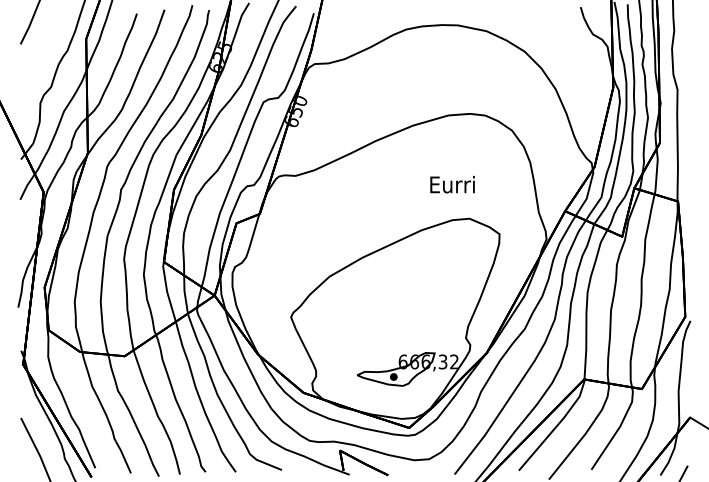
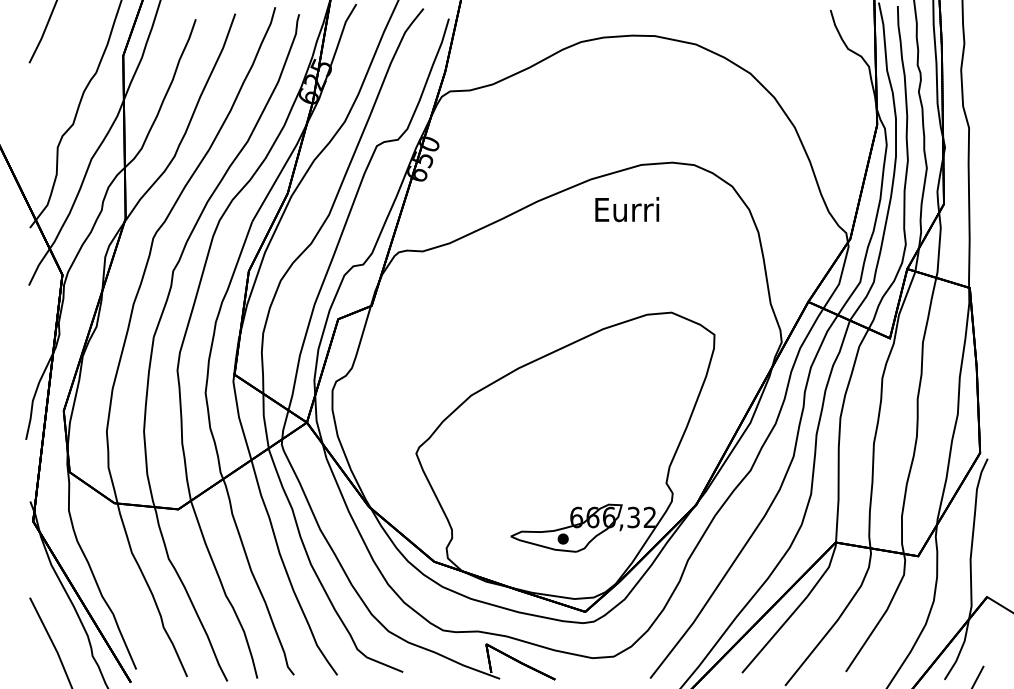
text: (452, 184) -> (627, 209), moved

